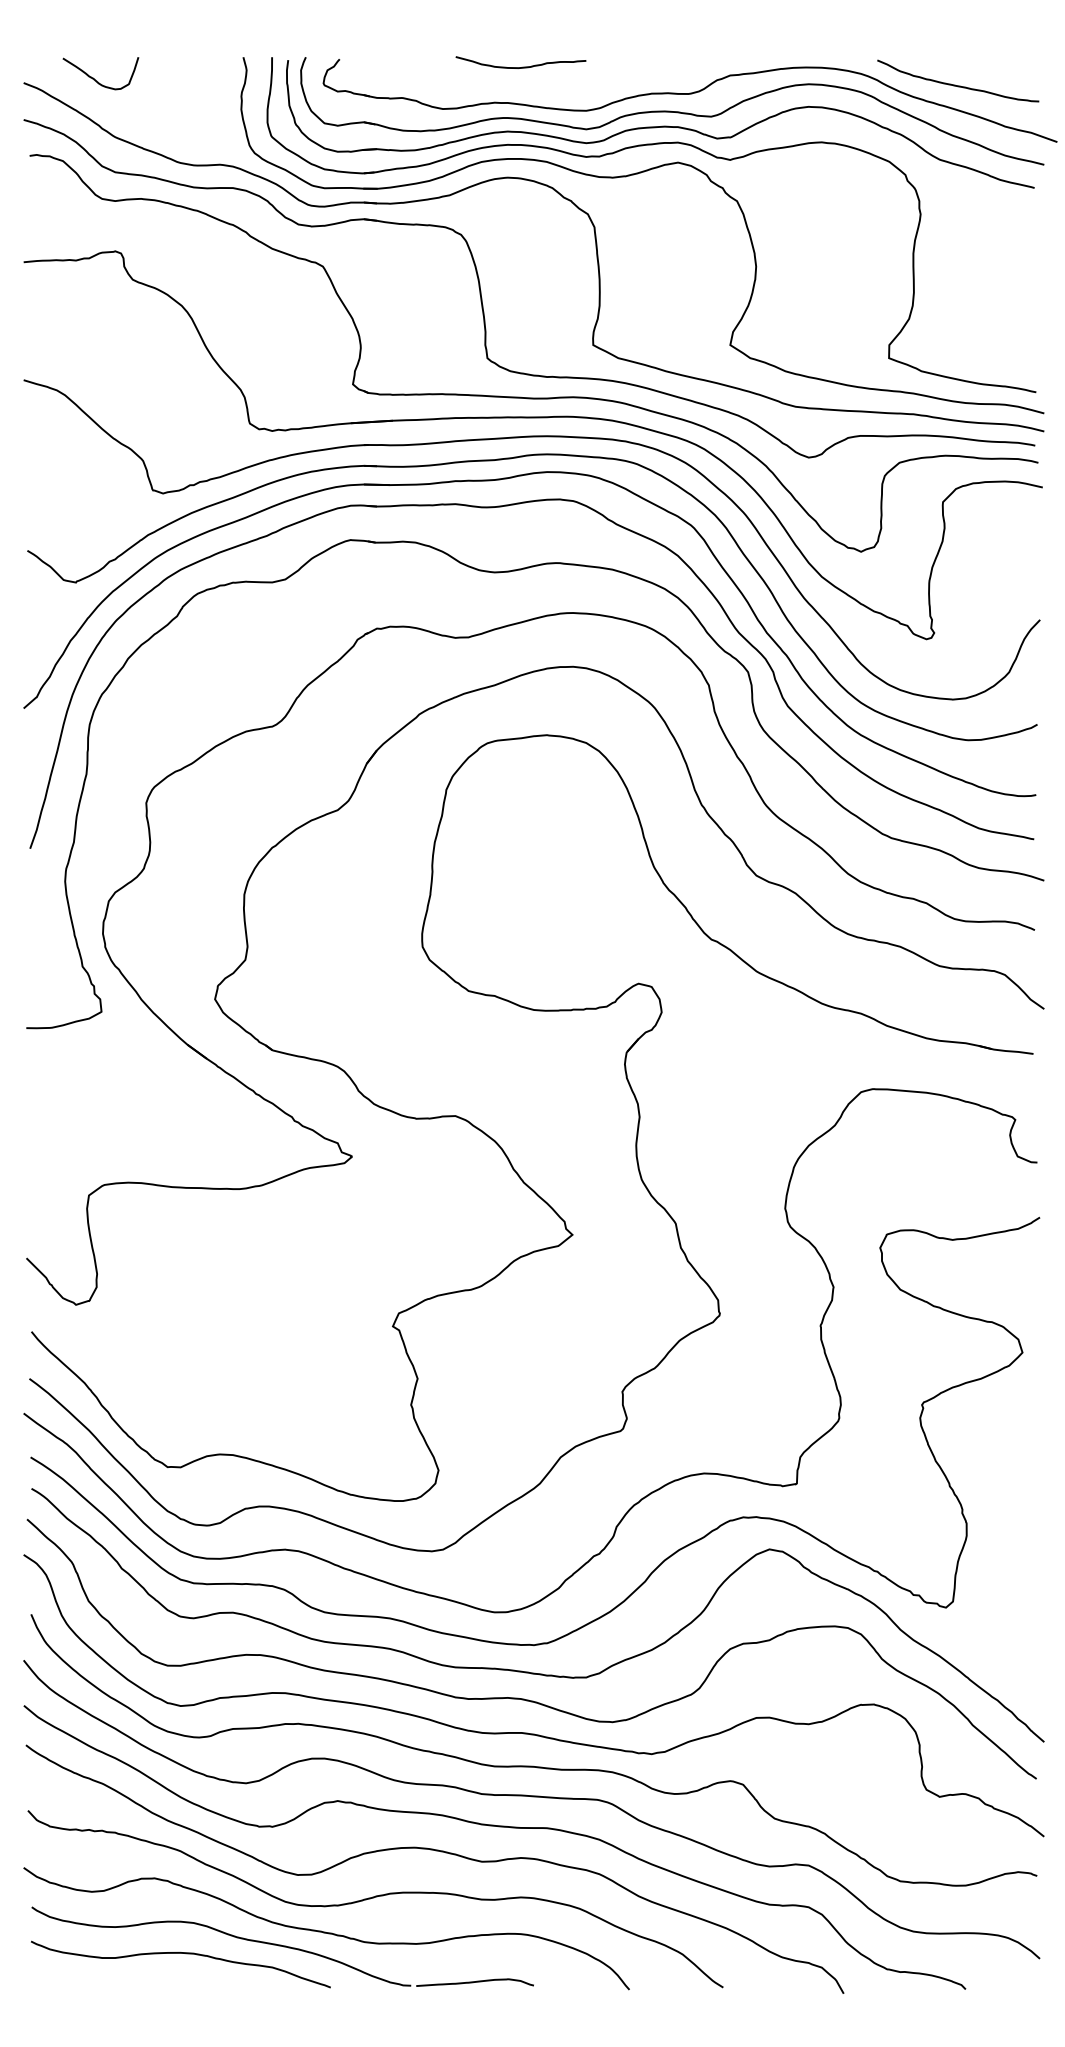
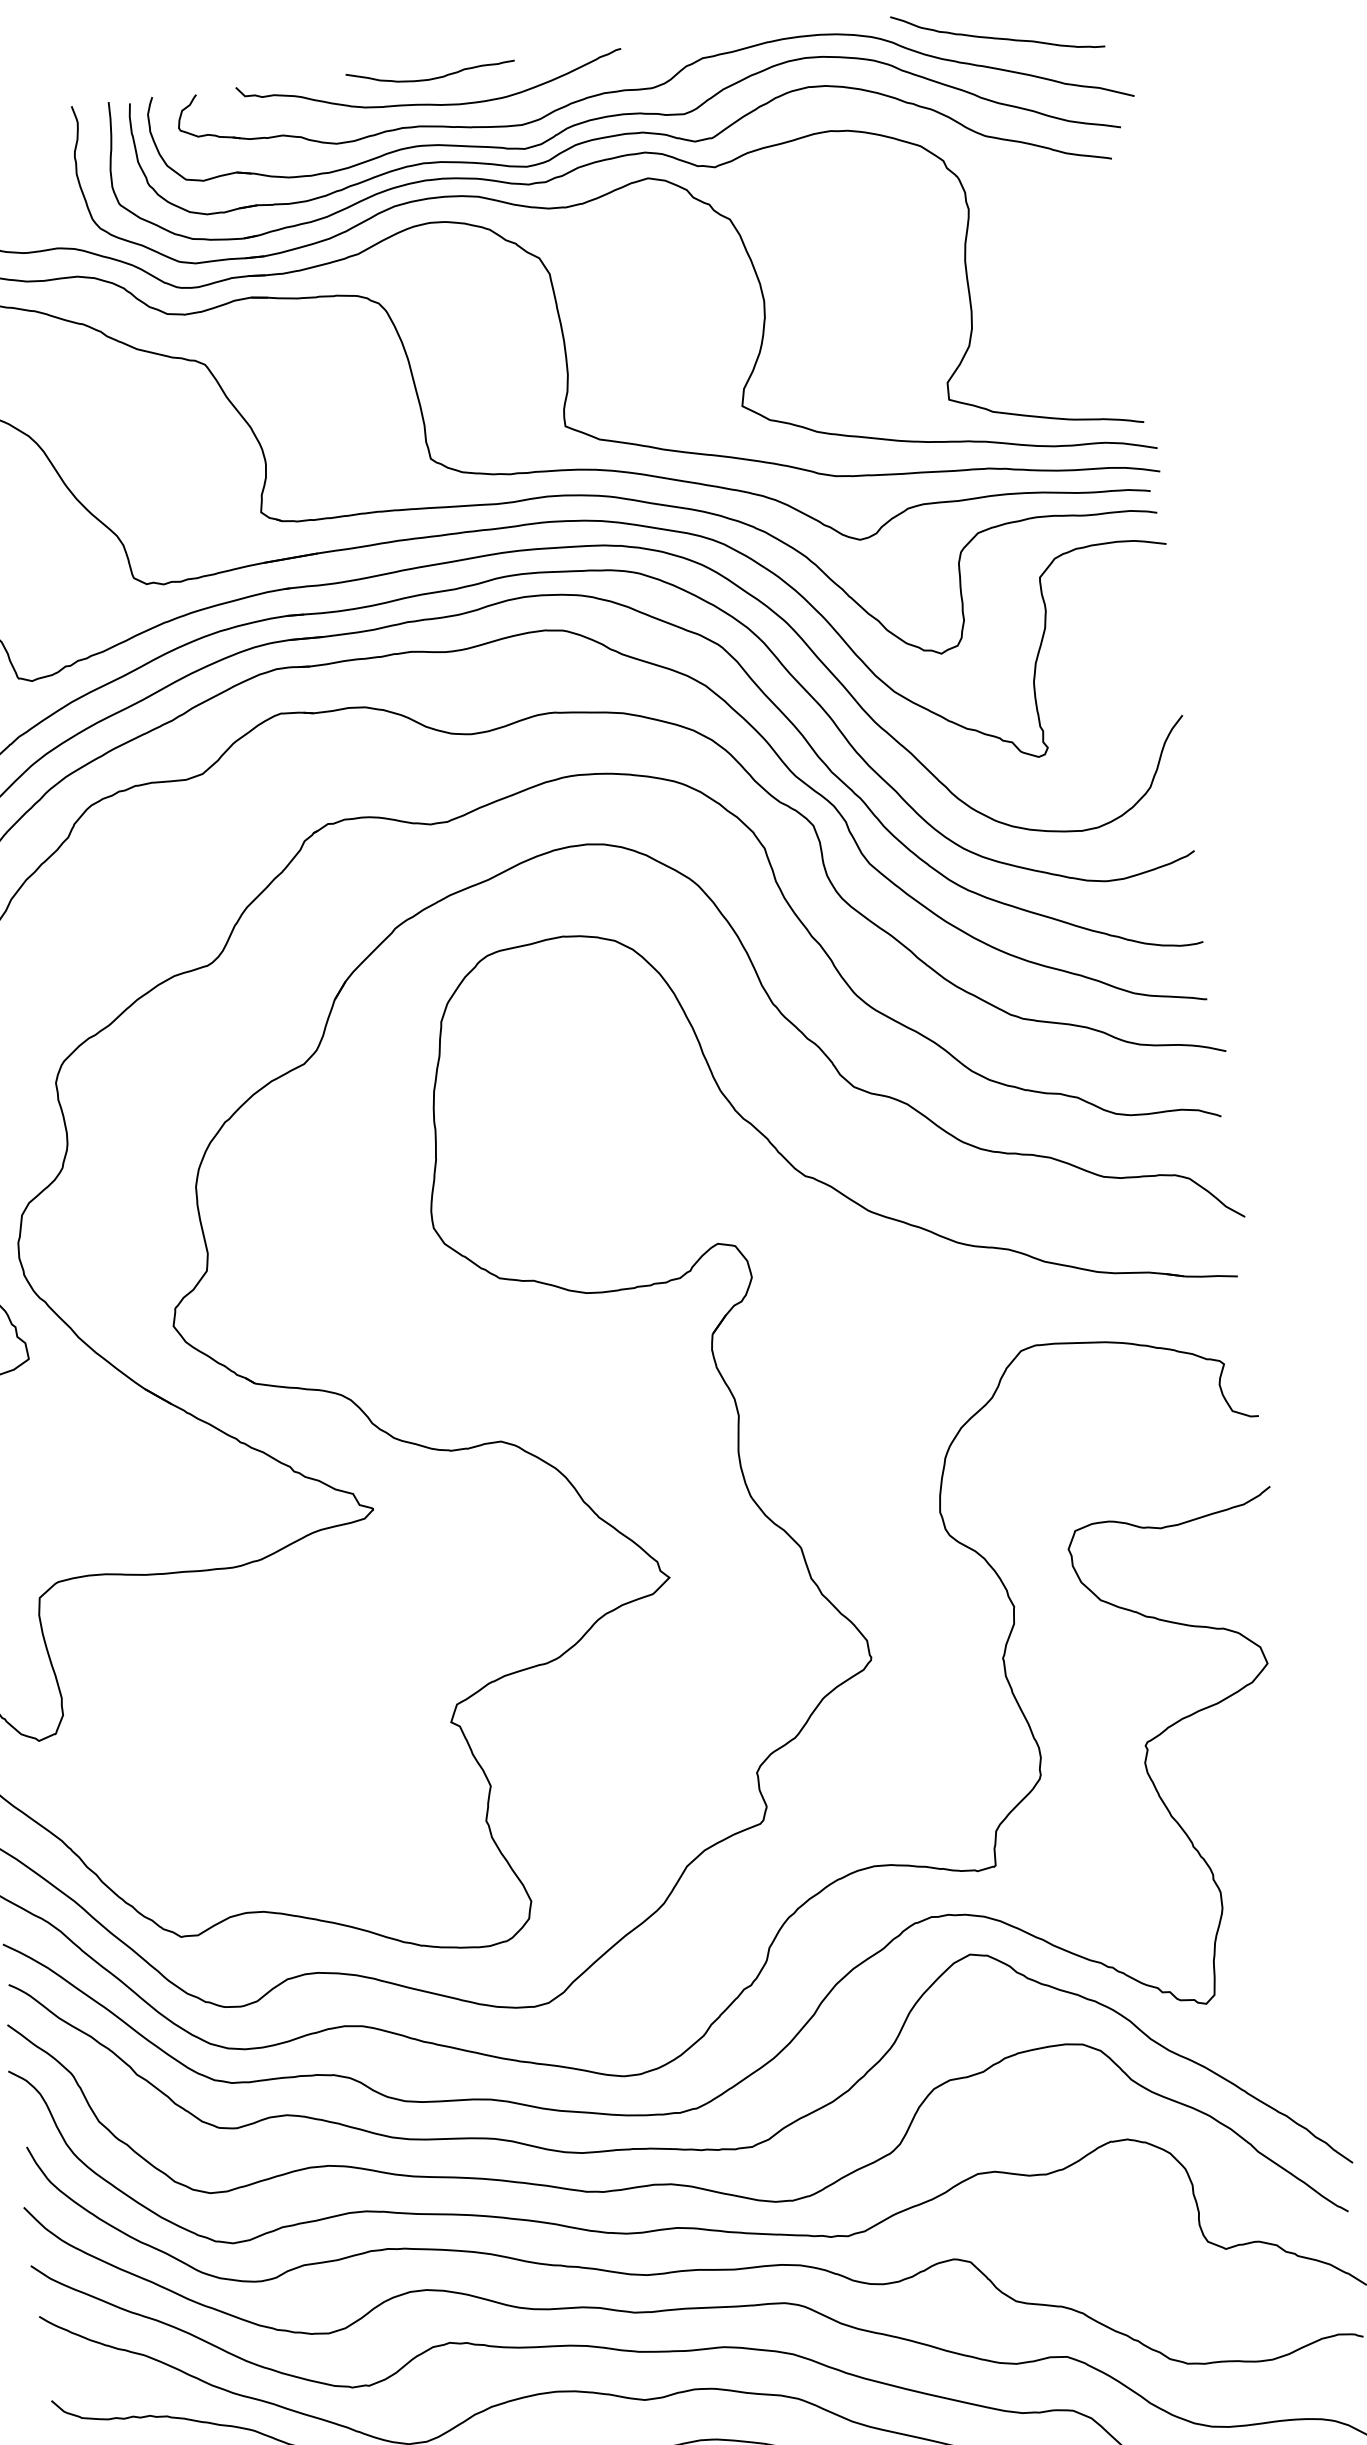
curve: (519, 86) -> (432, 103), added

